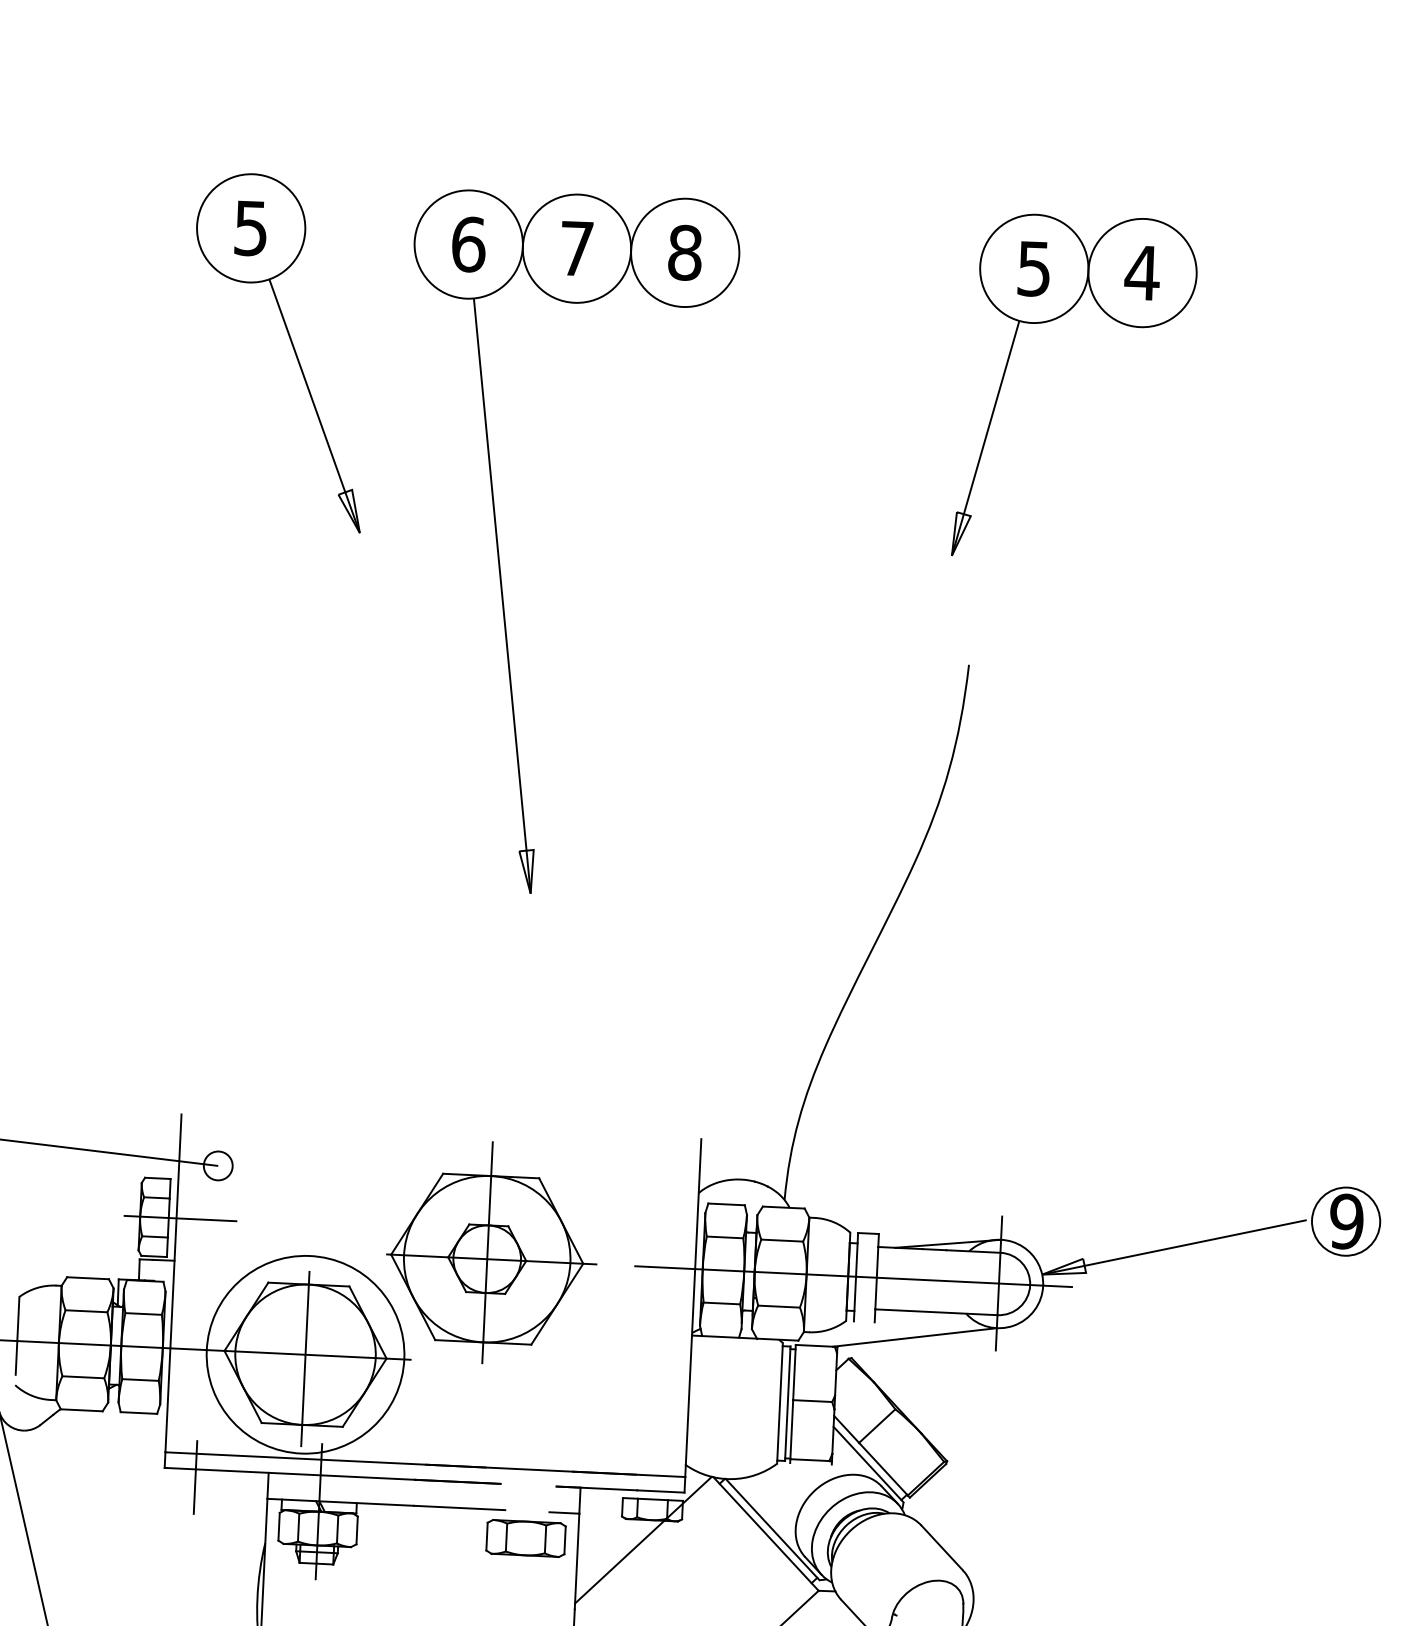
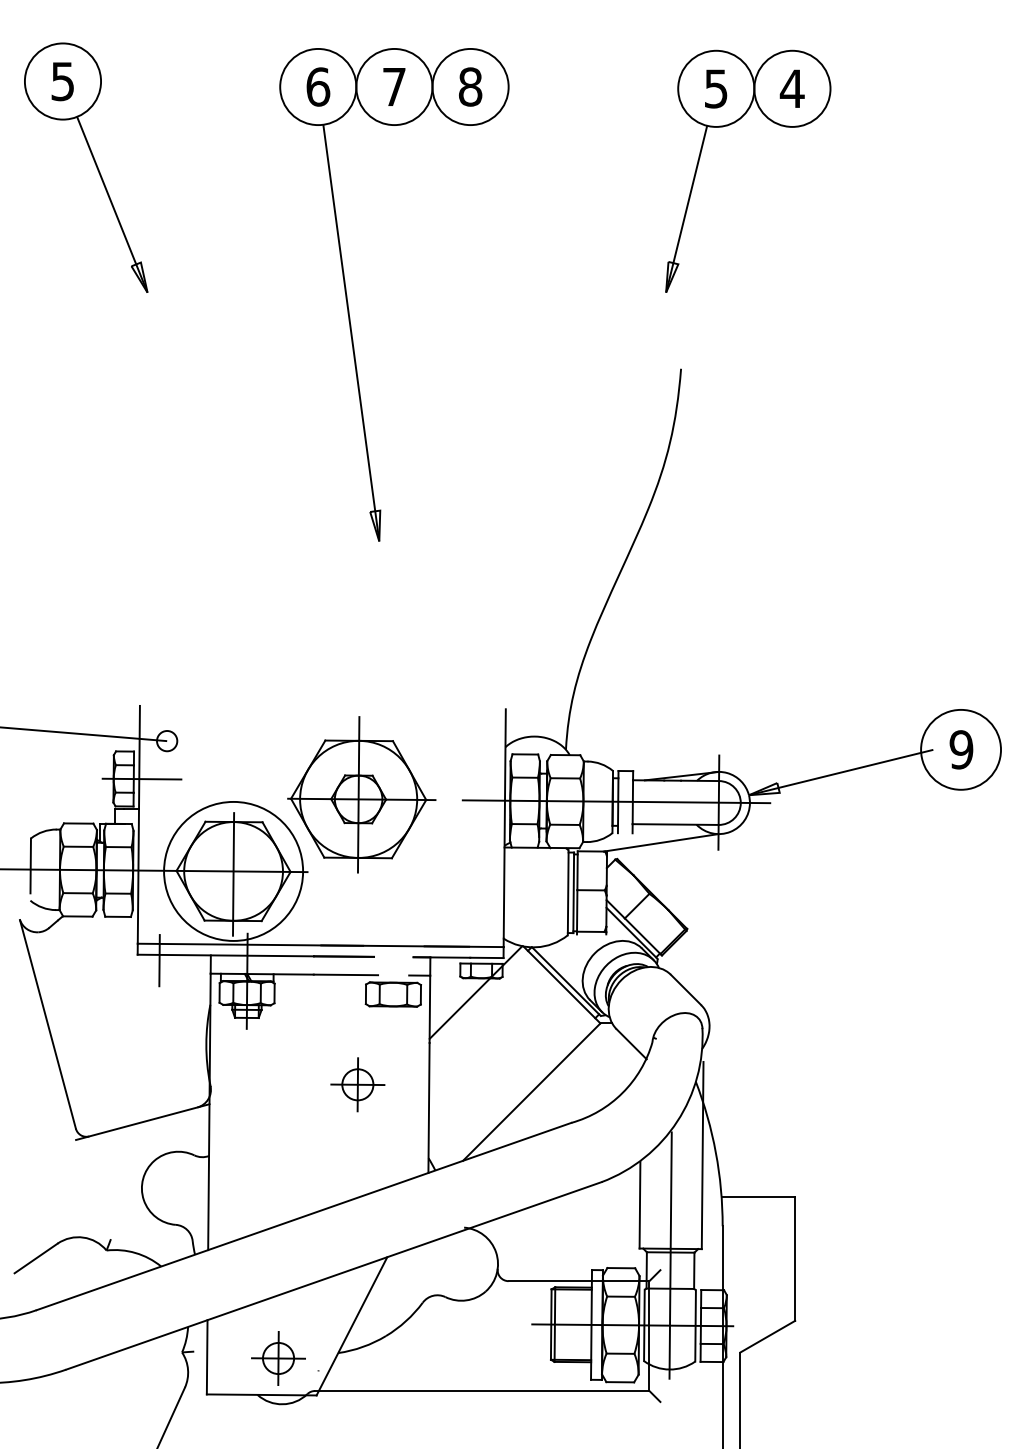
part: (291, 346) -> (94, 163), moved
circle: (1346, 1221) -> (961, 749), size x1.67

